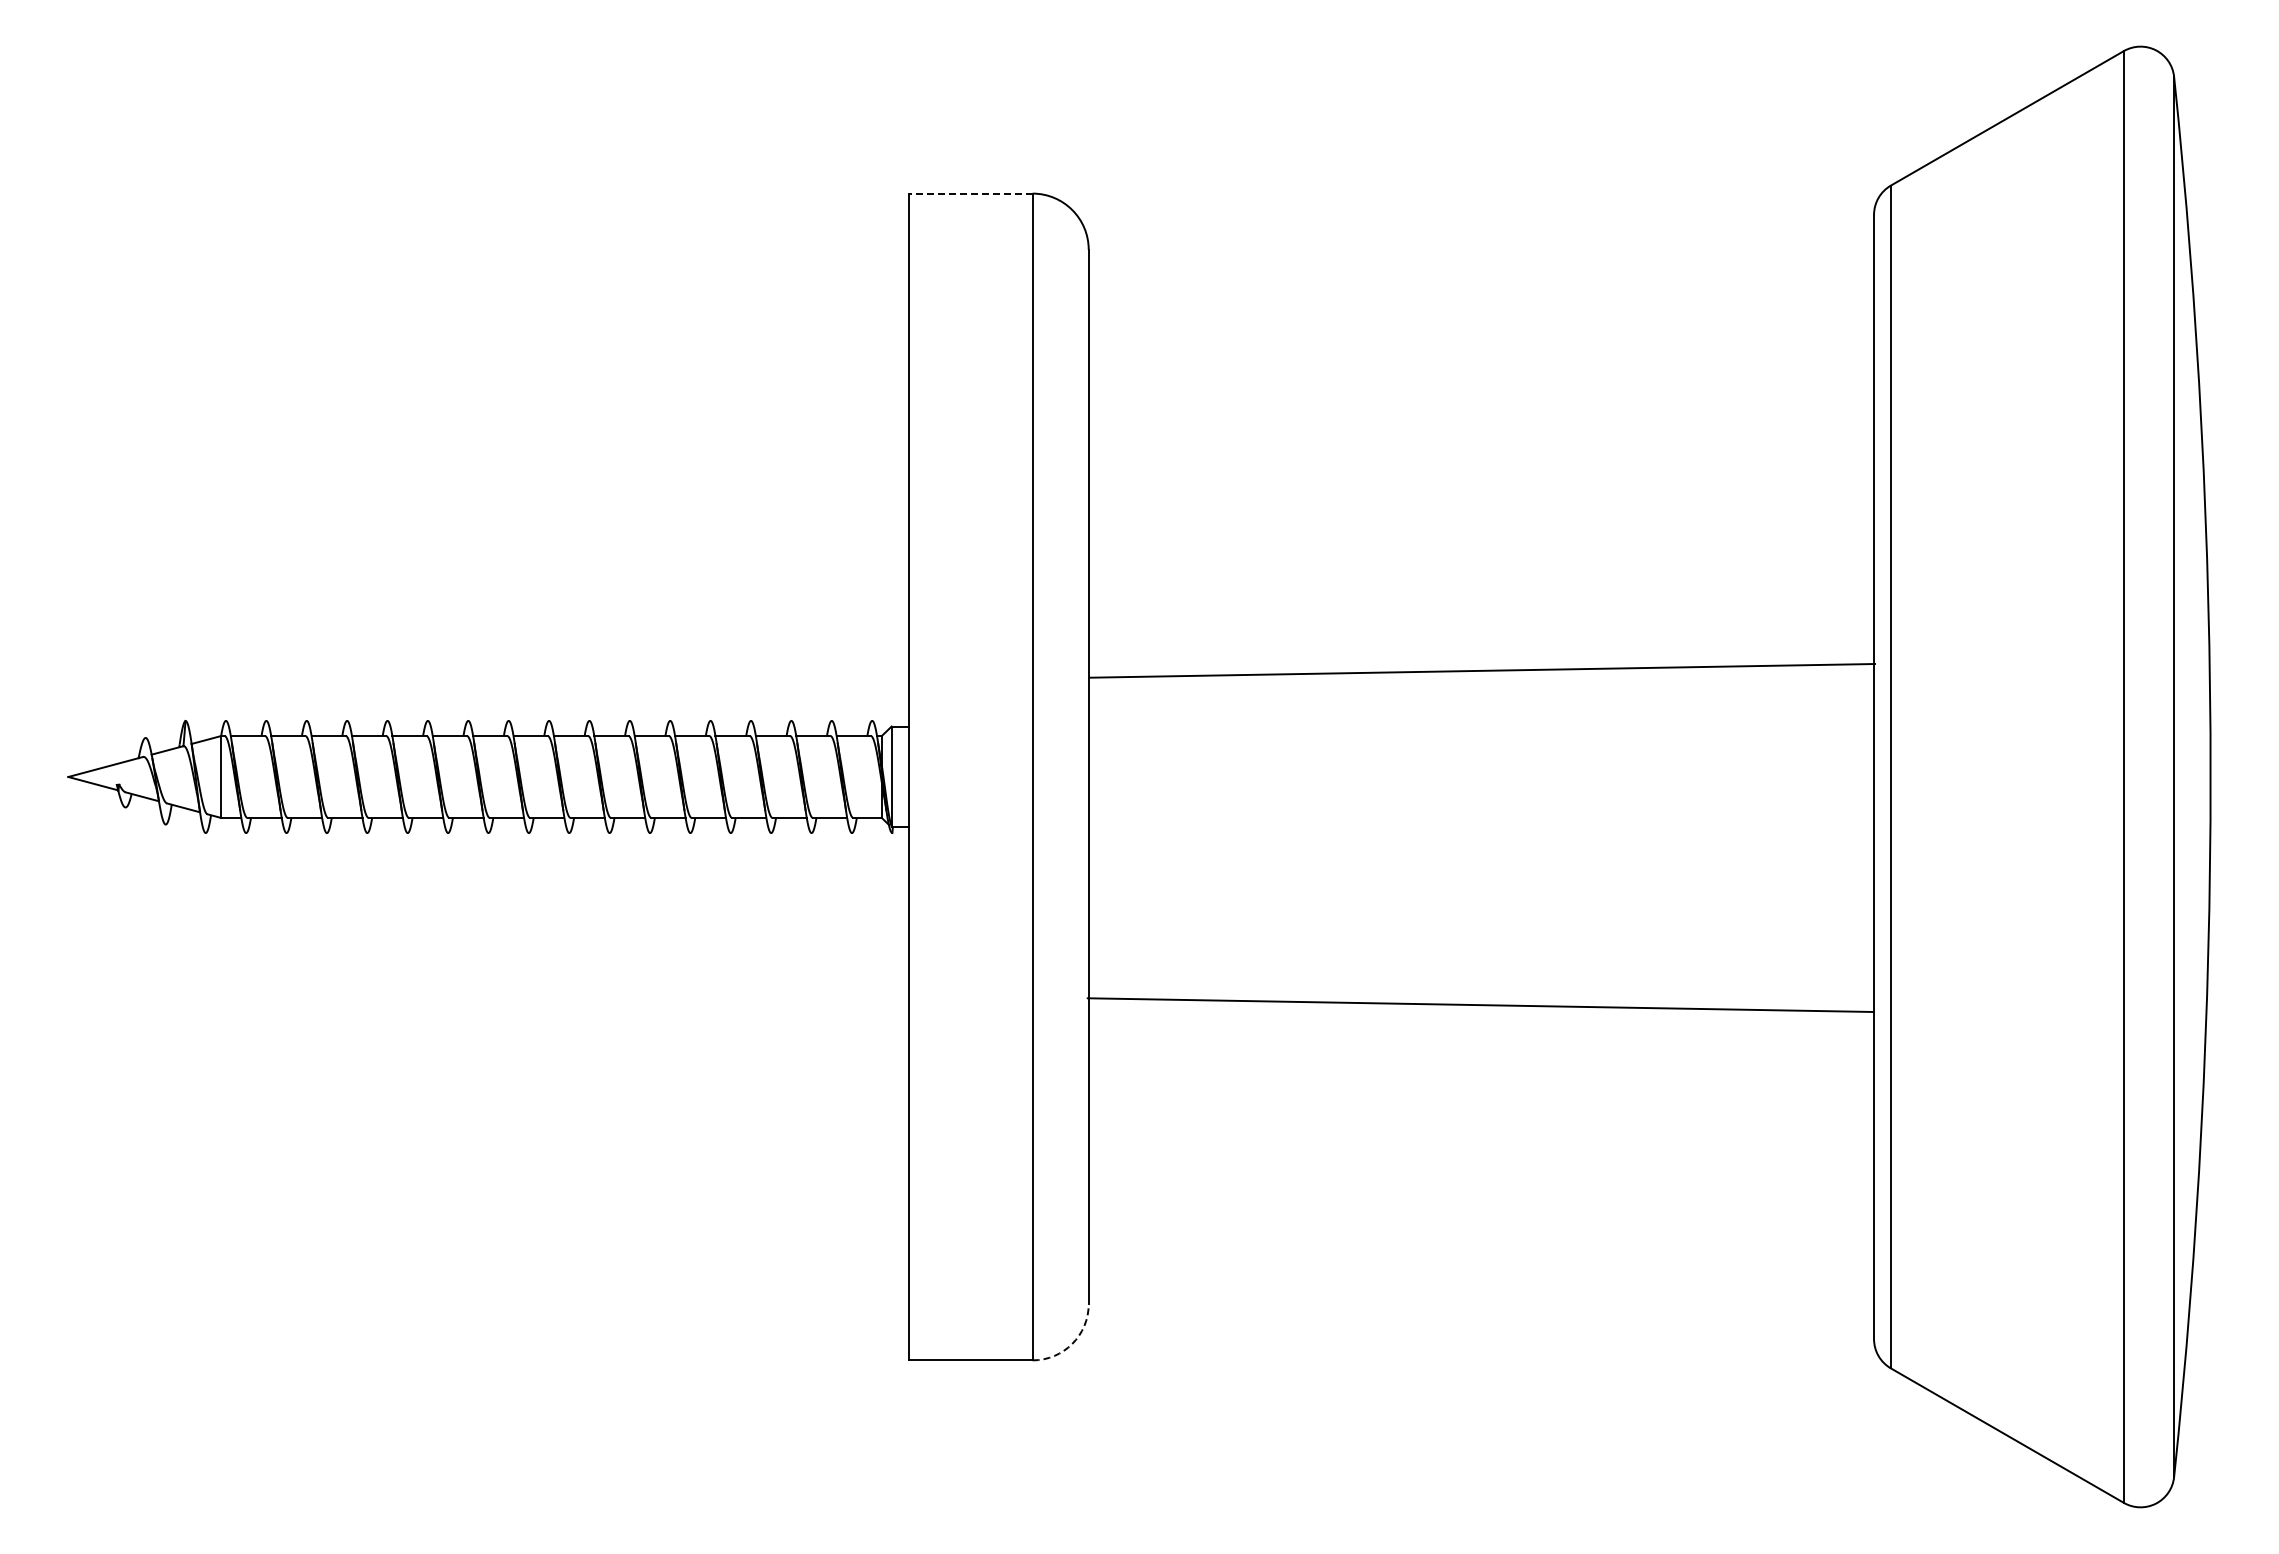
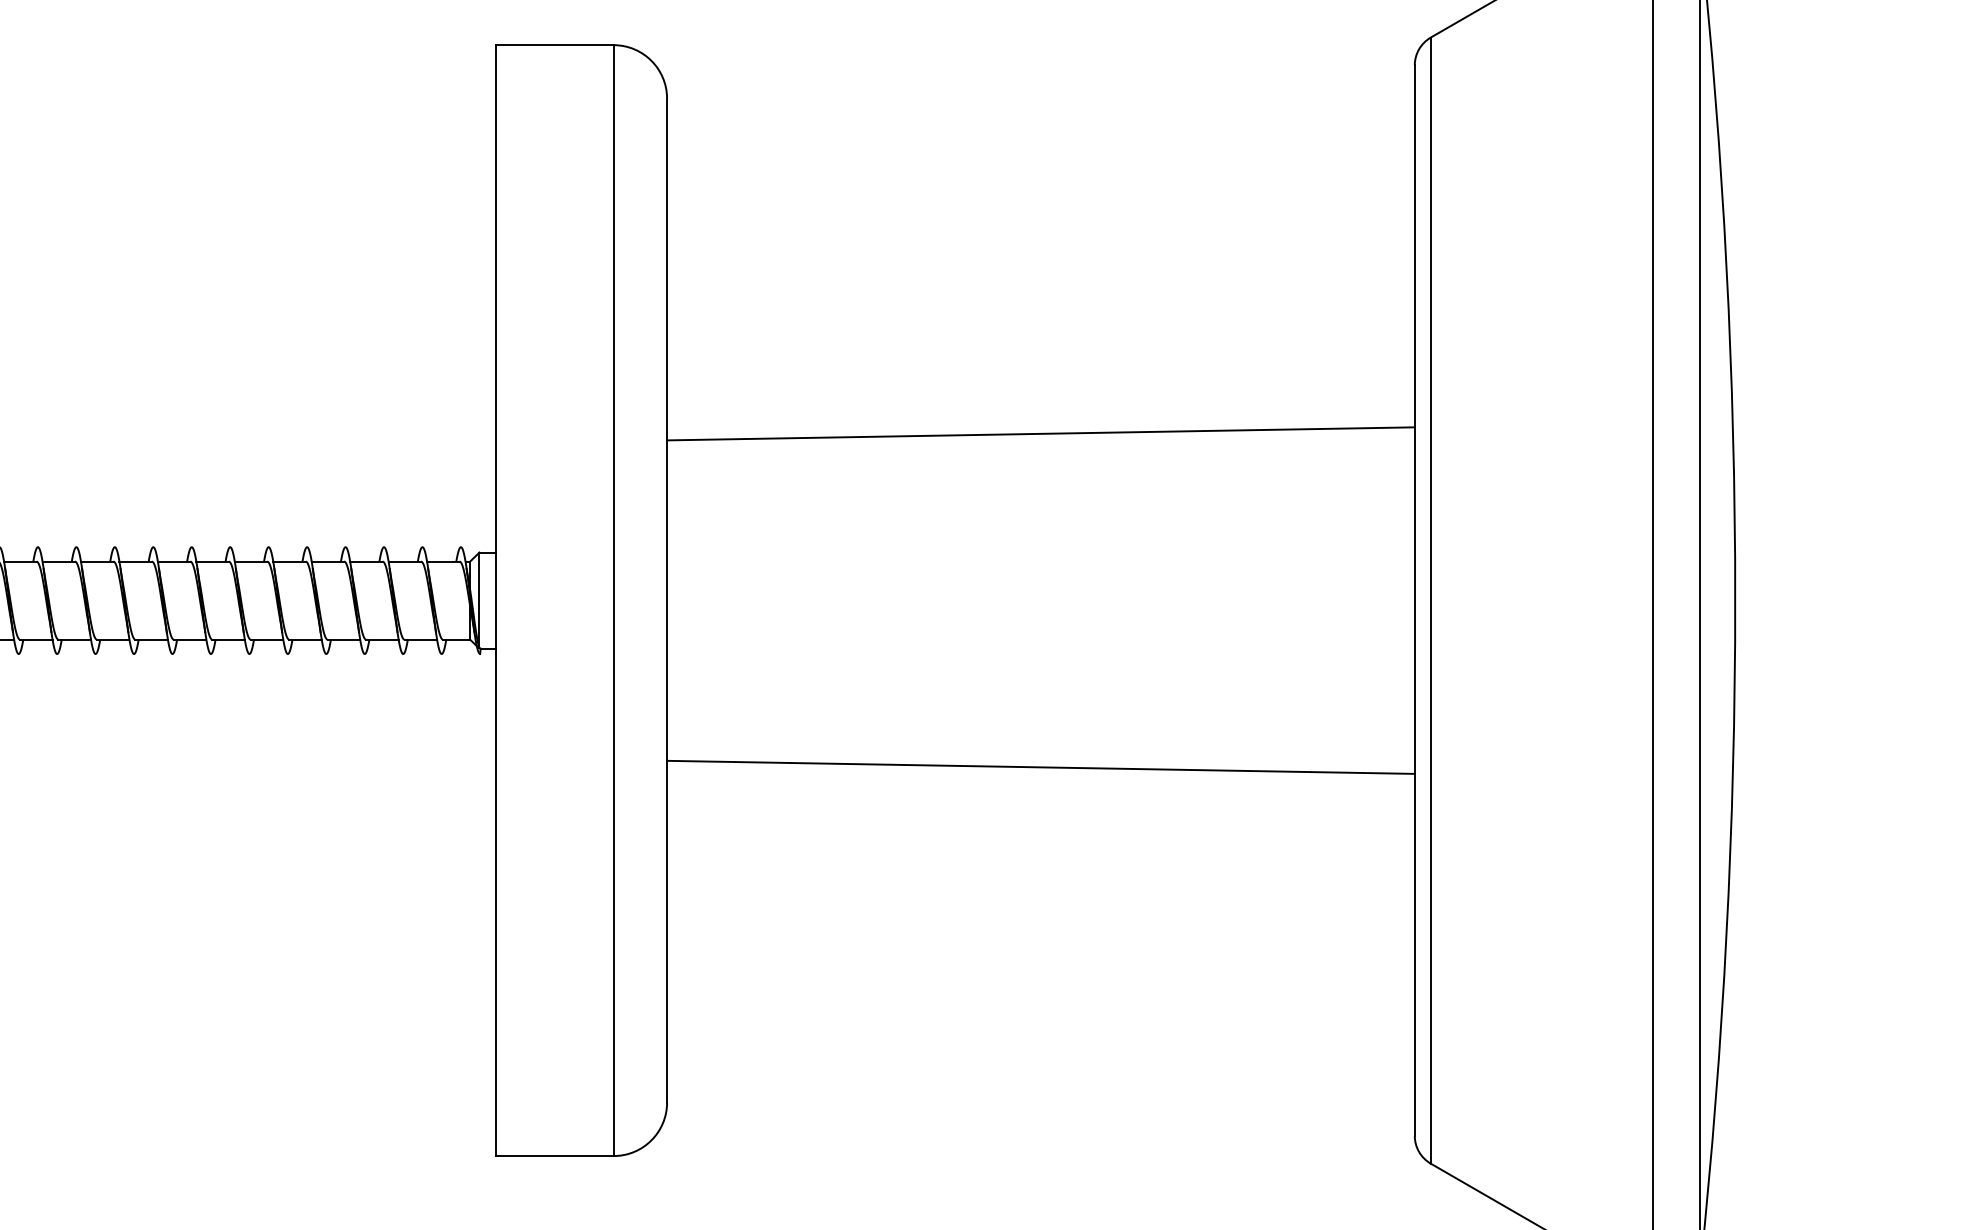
line: (970, 193) -> (554, 45), dashed -> solid
line: (1482, 670) -> (1041, 433), moved
line: (1480, 1004) -> (1041, 766), moved
arc: (1072, 1343) -> (651, 1139), dashed -> solid

